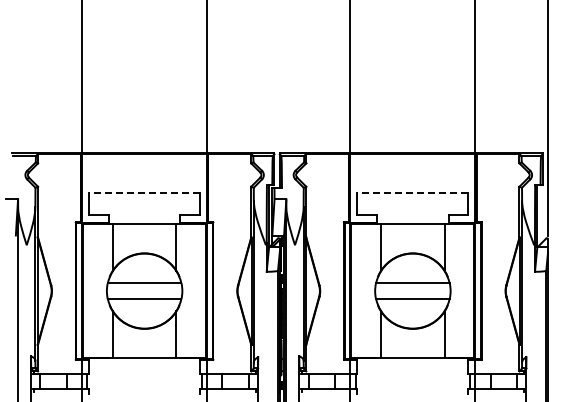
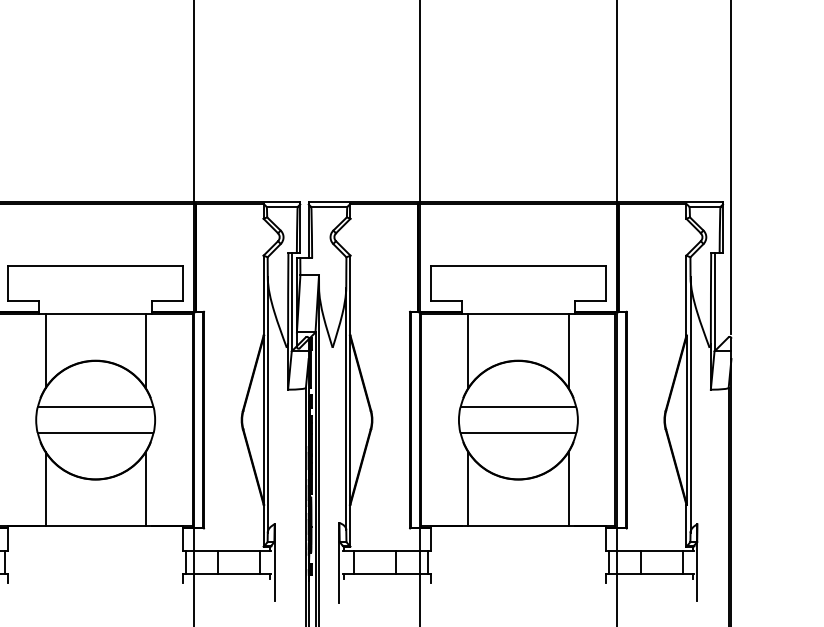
line: (144, 193) -> (95, 266), dashed -> solid
line: (412, 193) -> (517, 266), dashed -> solid

